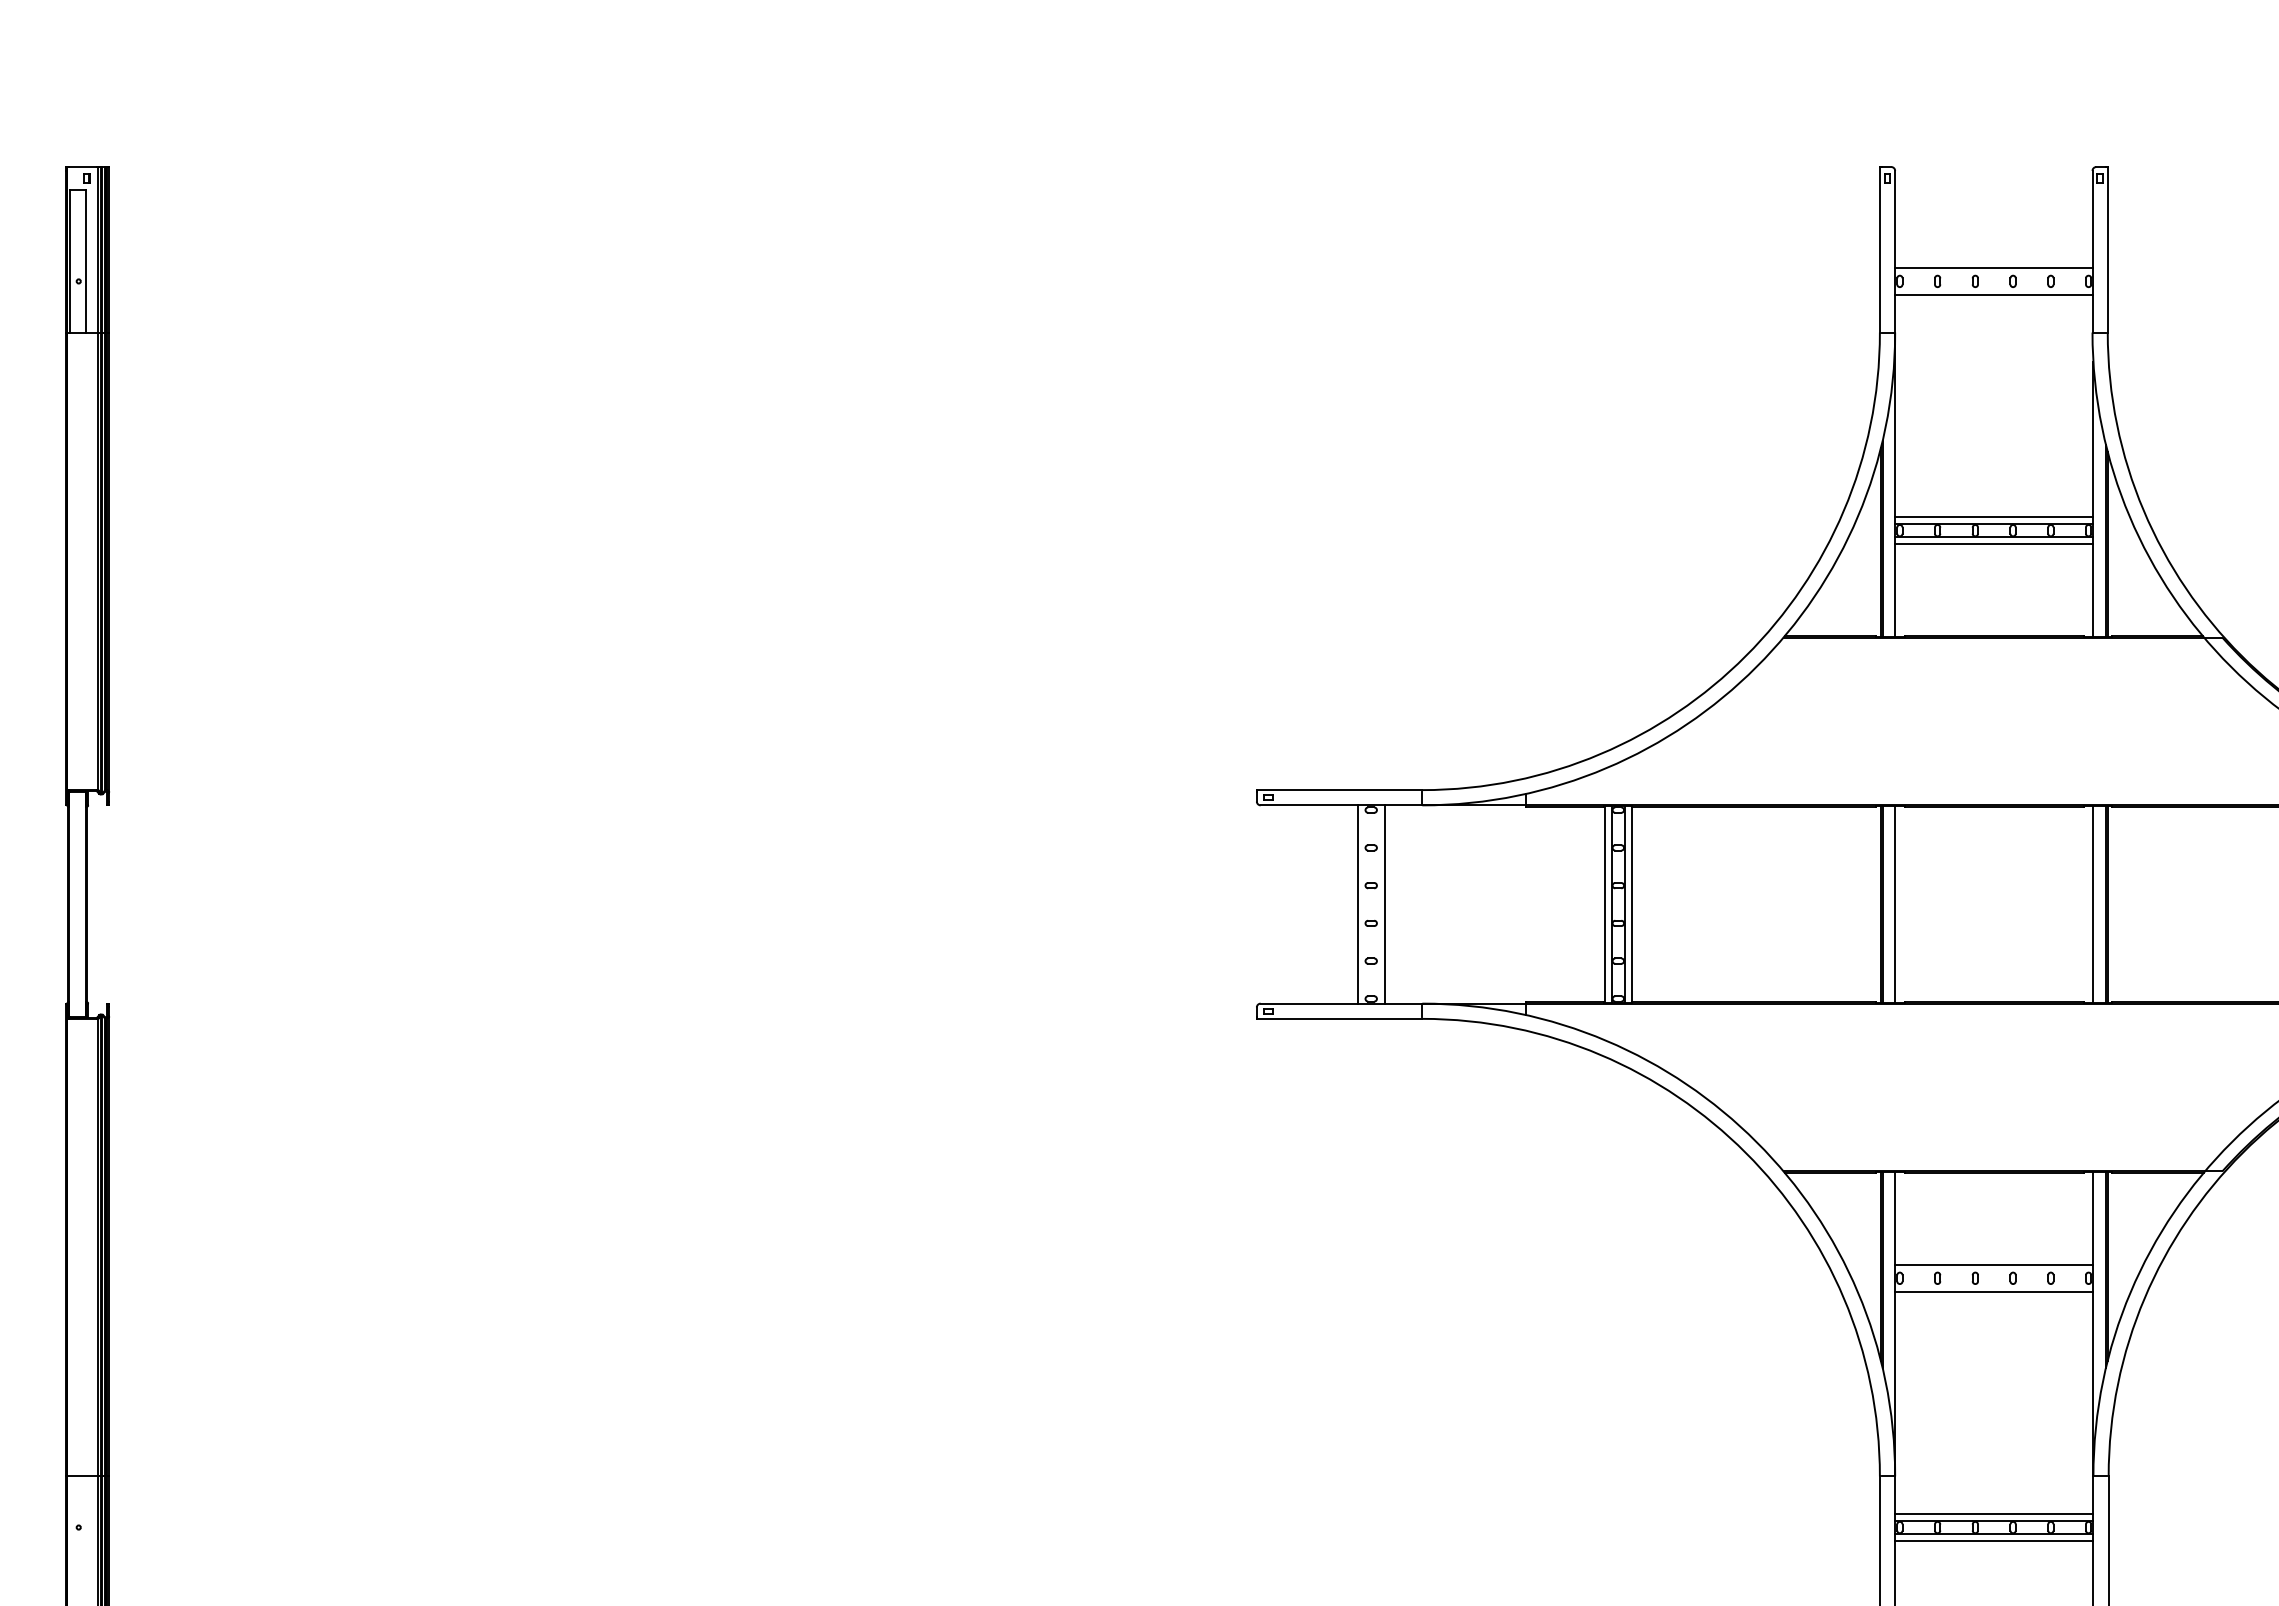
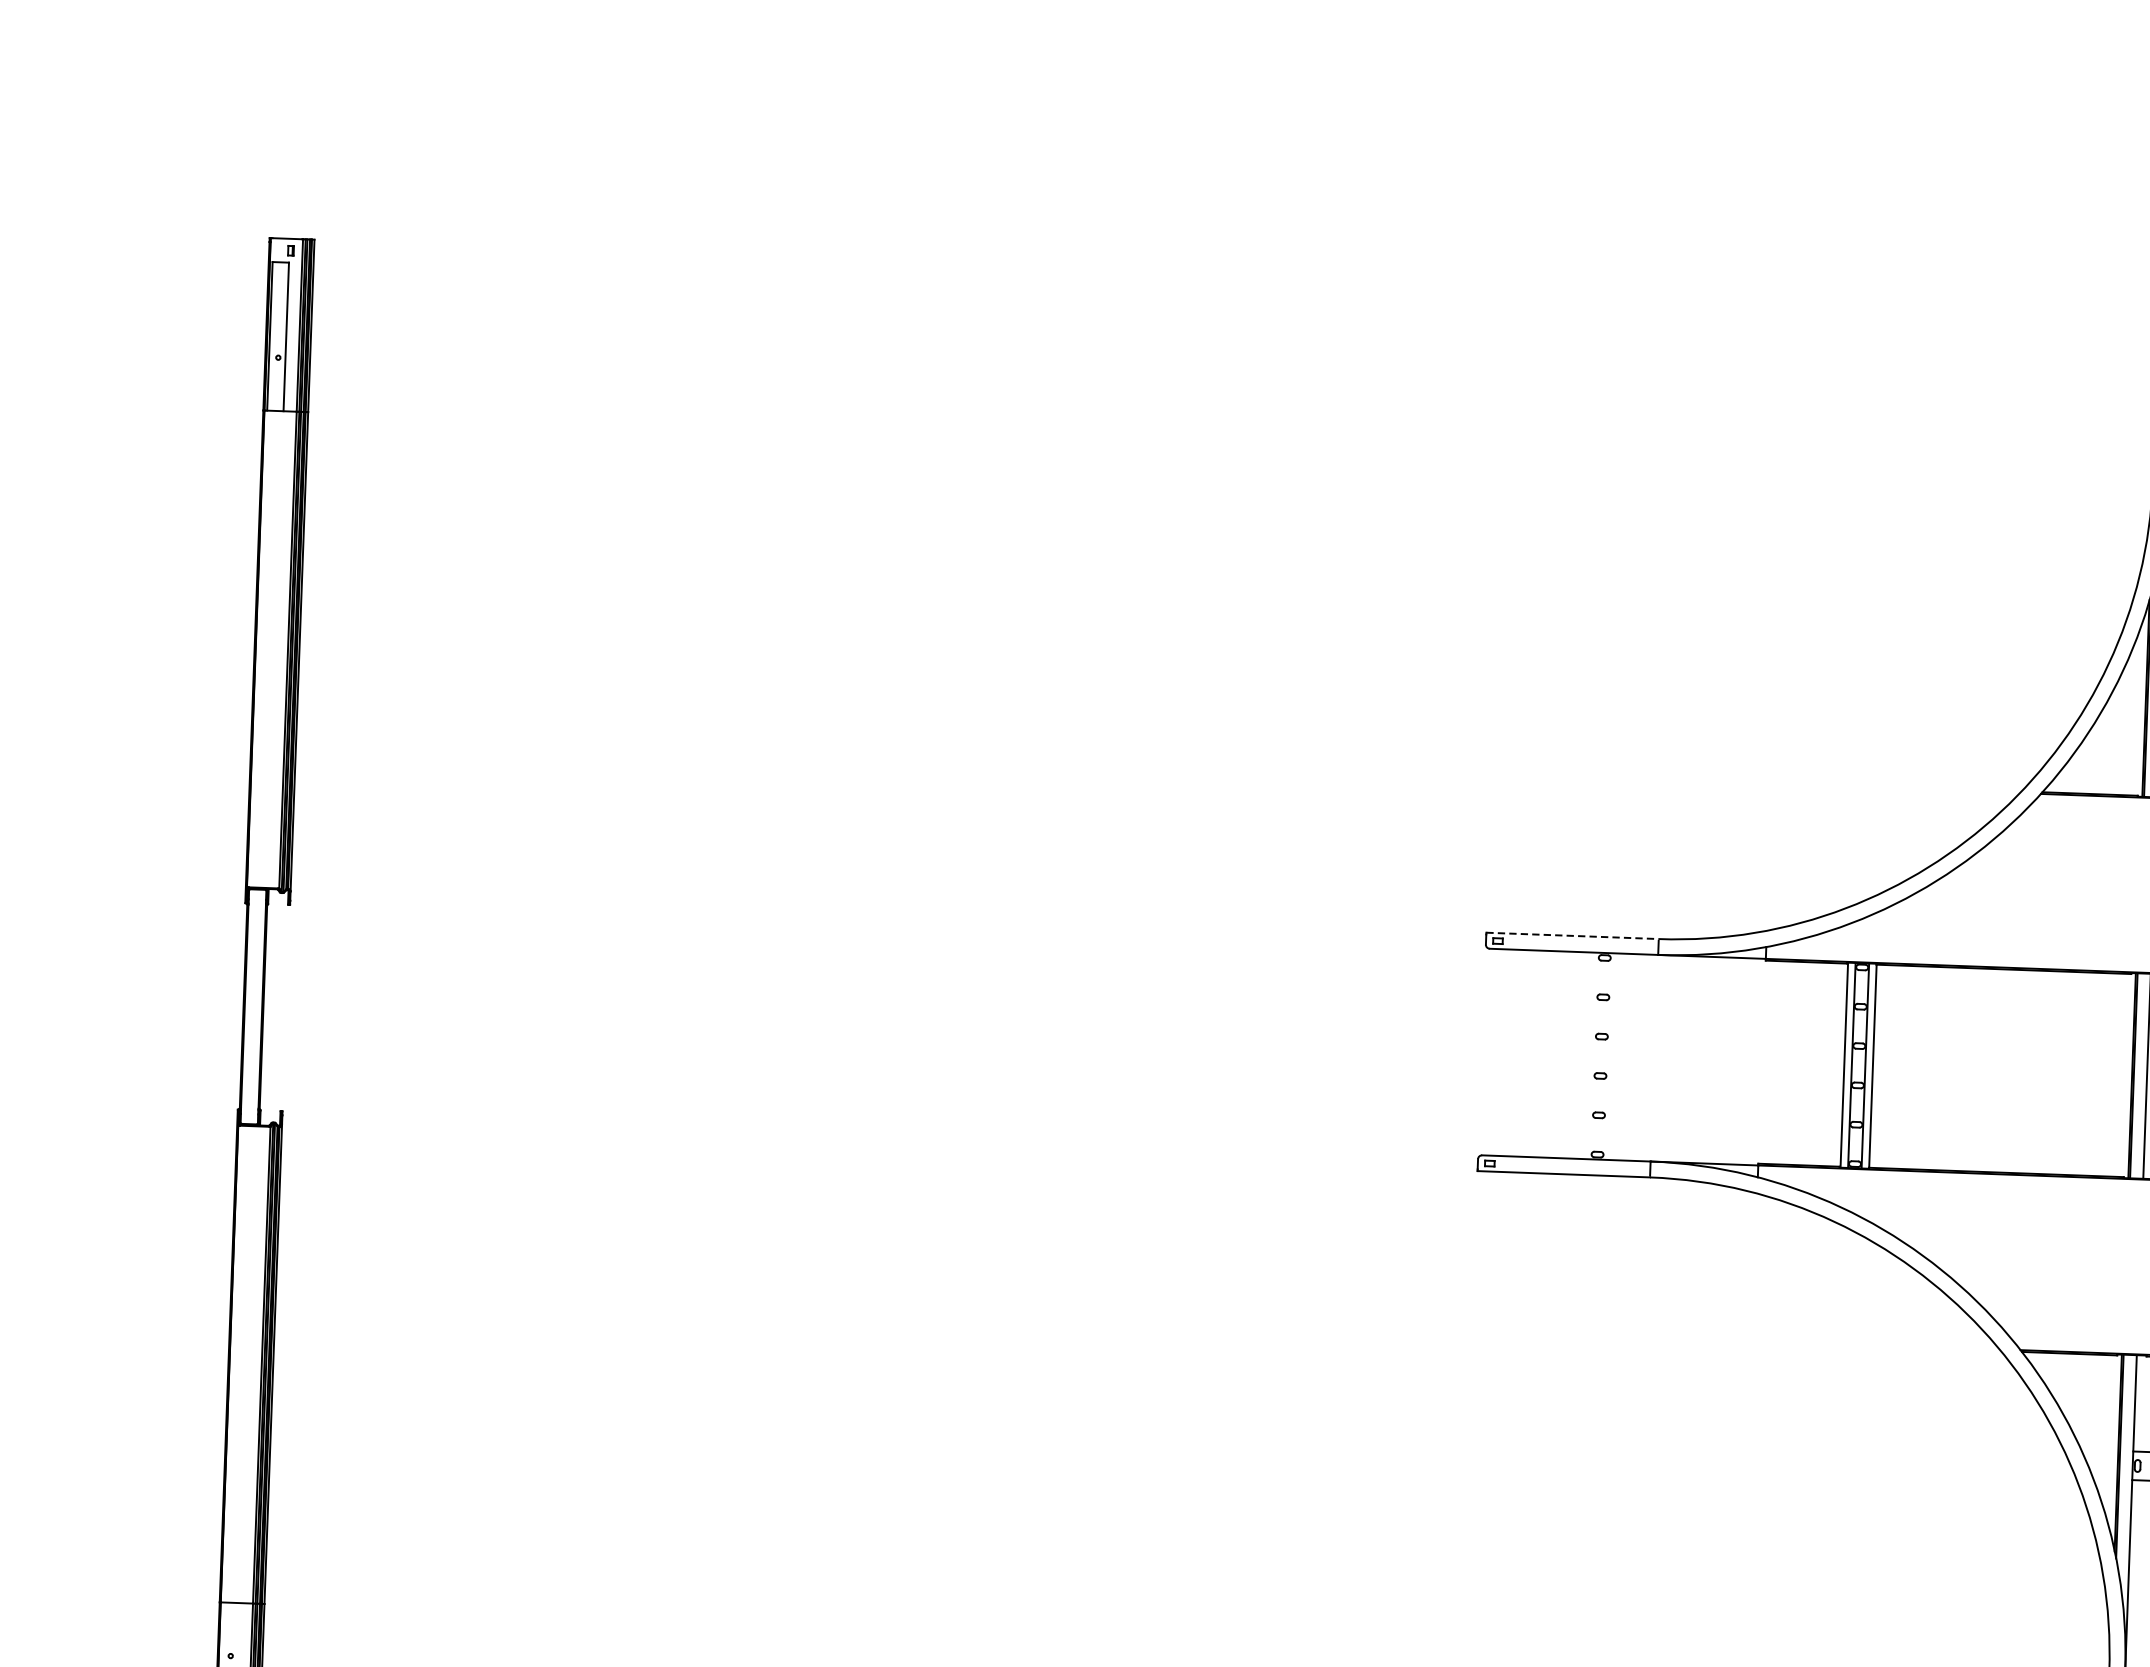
line: (1339, 790) -> (1572, 936), solid -> dashed
line: (1357, 904) -> (1586, 1055), removed
line: (1384, 904) -> (1614, 1056), removed

